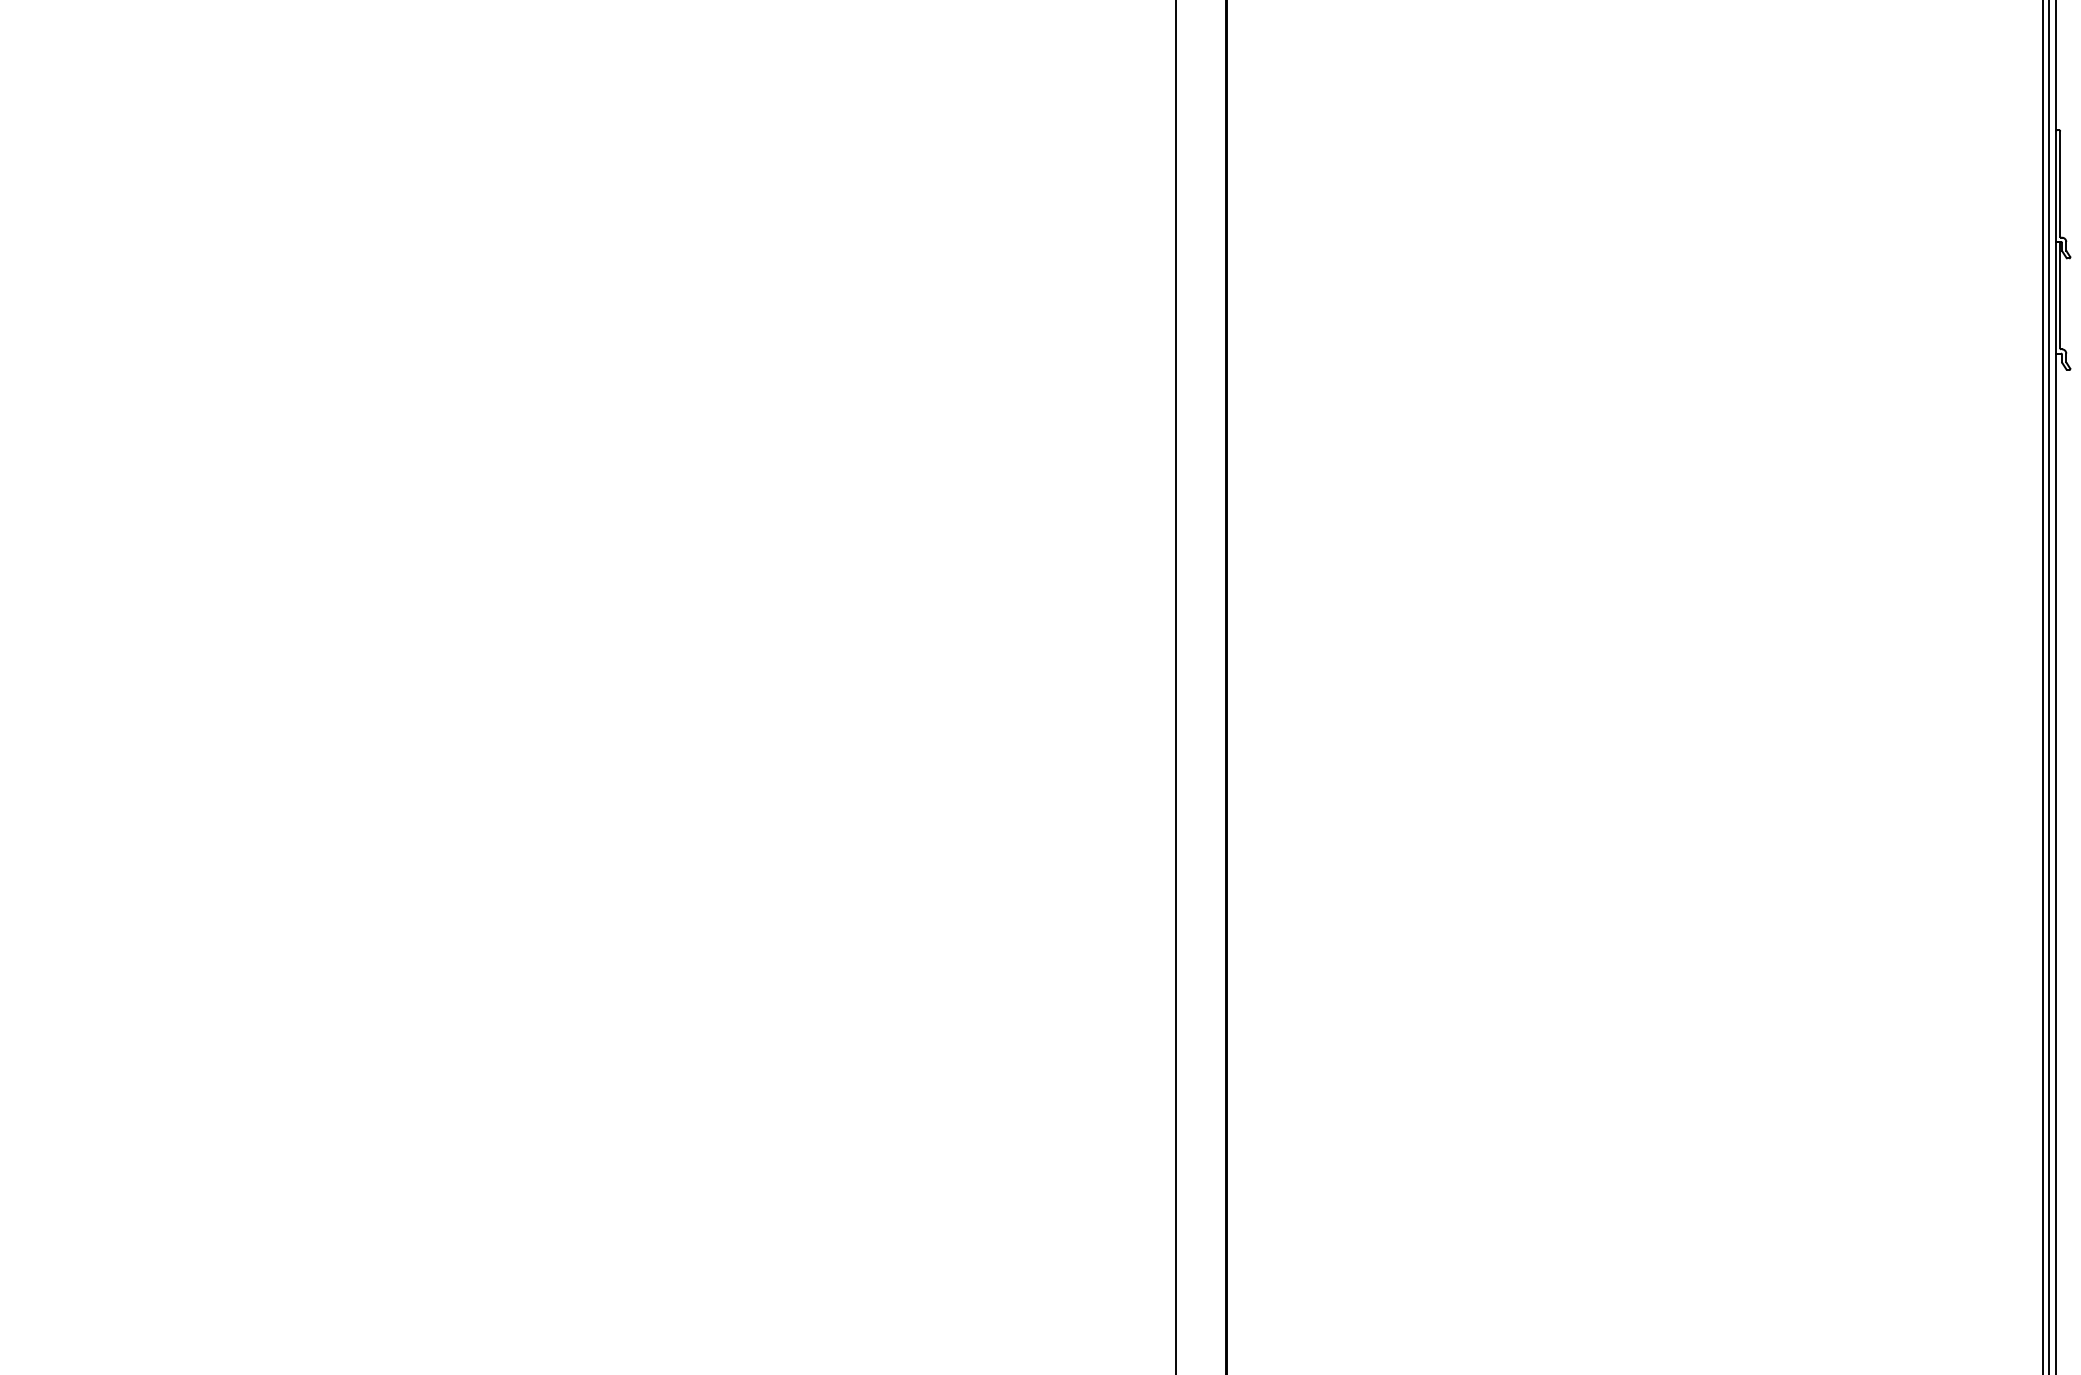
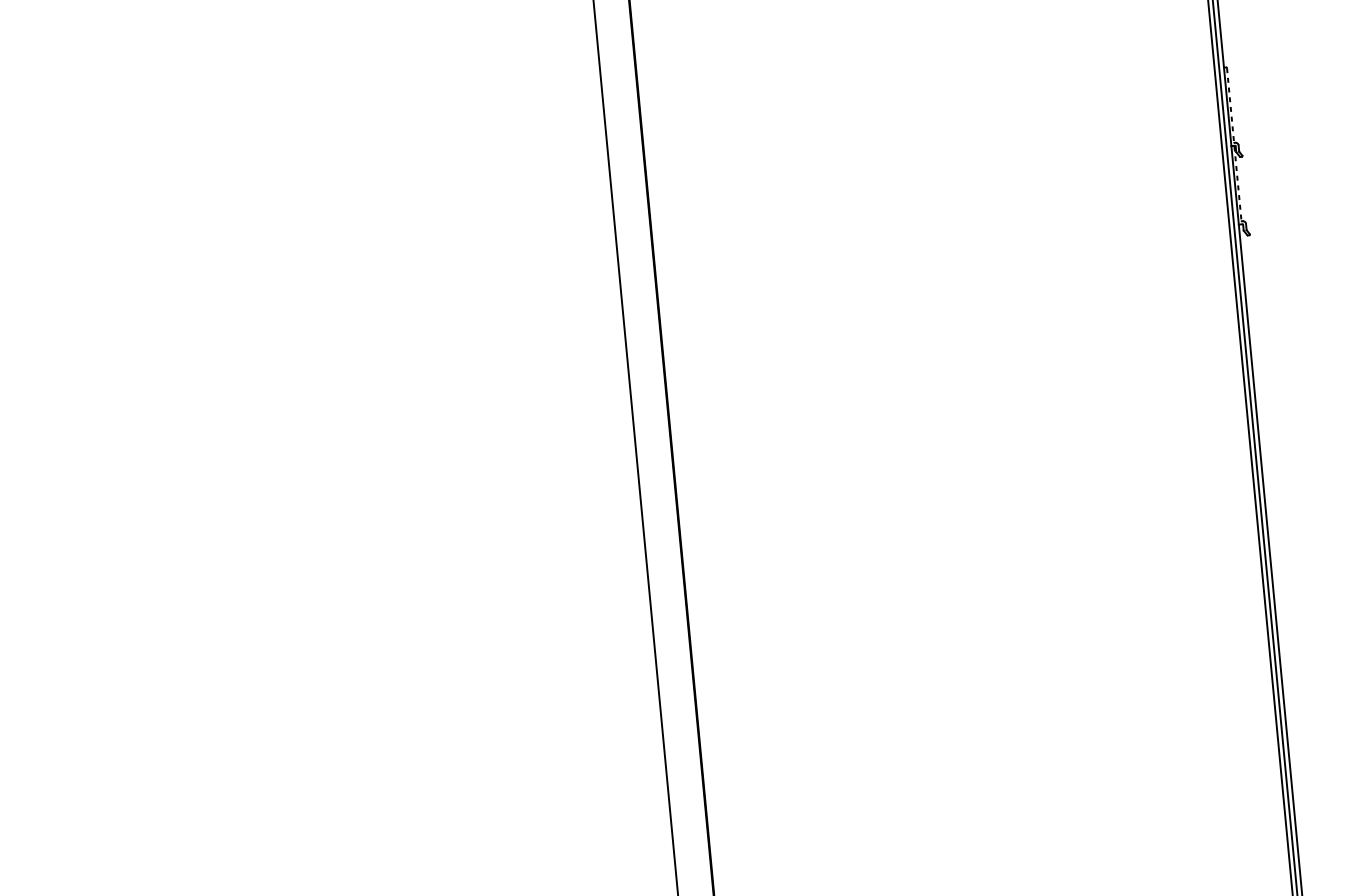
line: (2060, 183) -> (1230, 104), solid -> dashed
line: (2060, 295) -> (1238, 183), solid -> dashed

